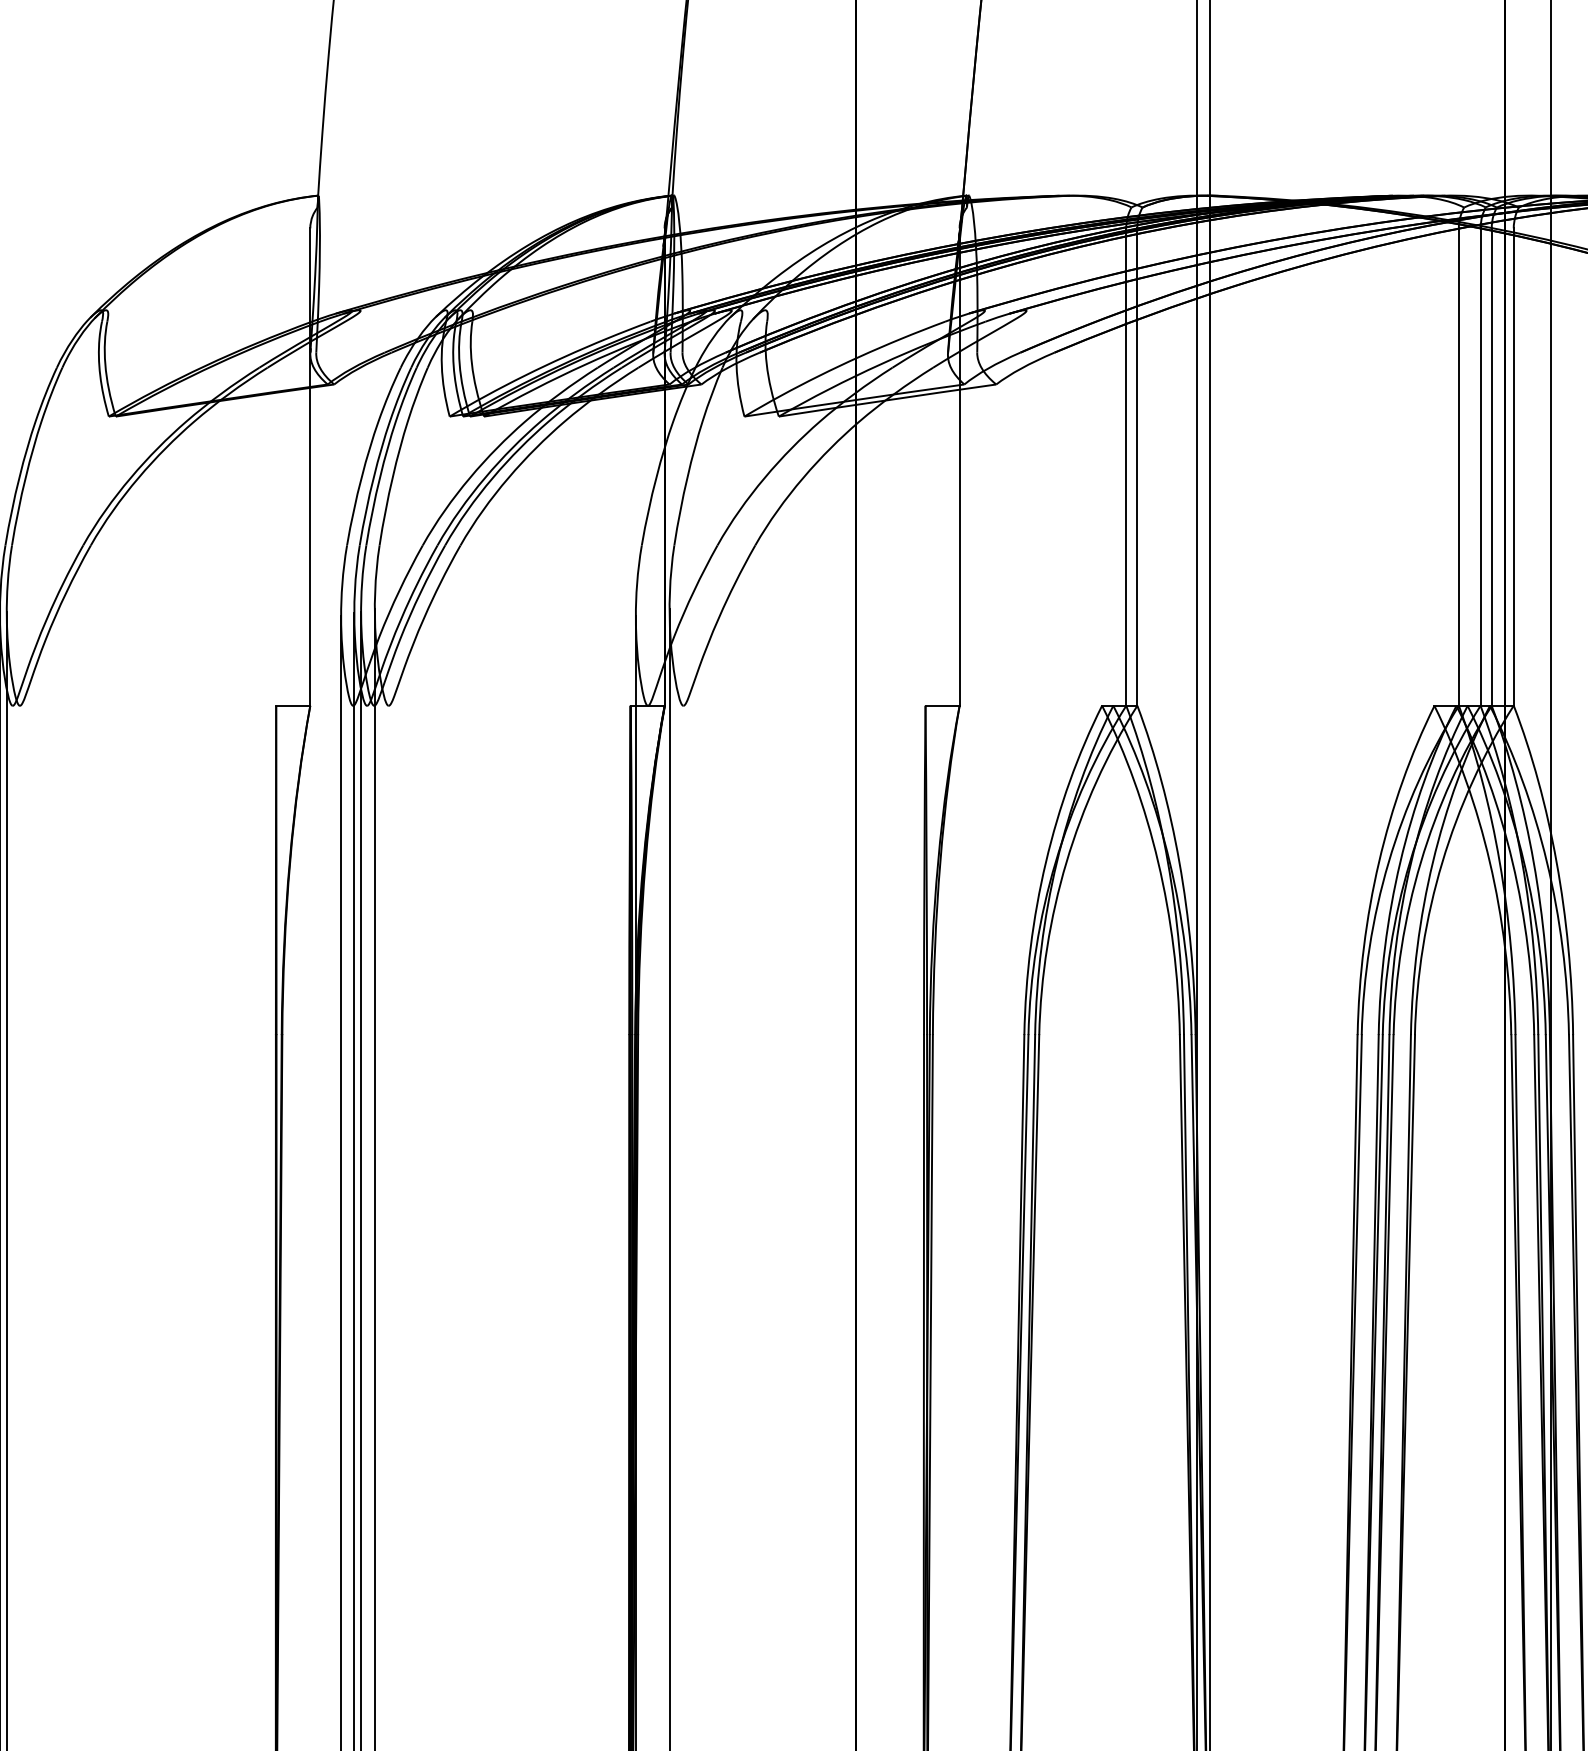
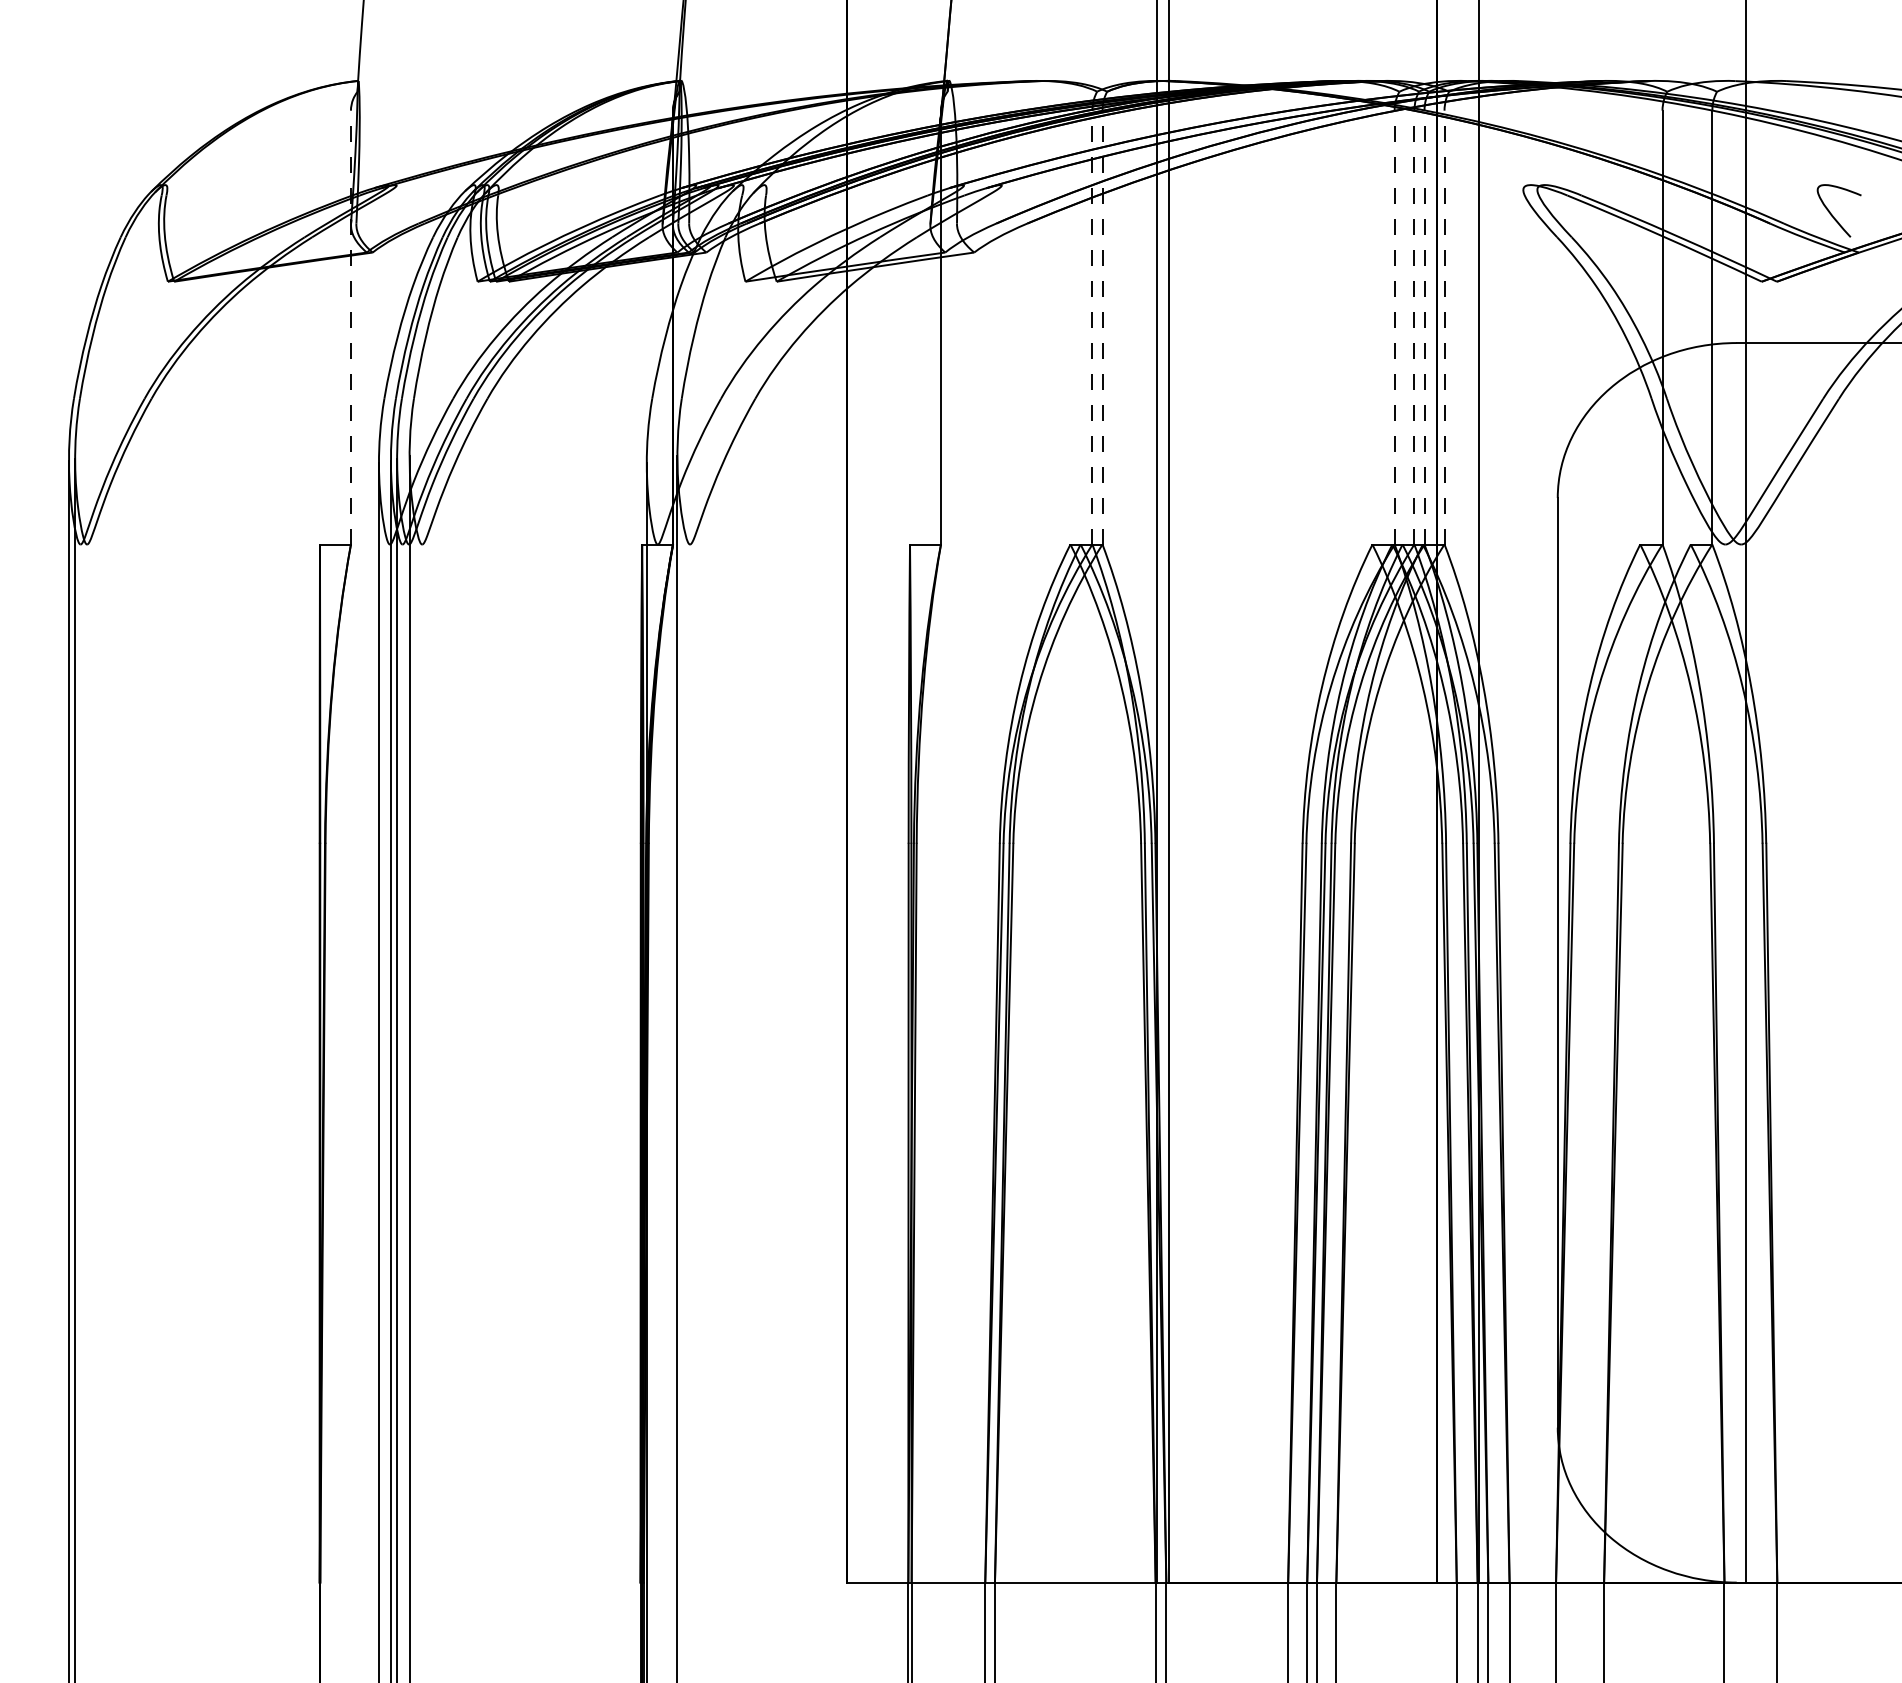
line: (309, 466) -> (350, 327), solid -> dashed
line: (1126, 466) -> (1092, 327), solid -> dashed
line: (1137, 466) -> (1102, 327), solid -> dashed
line: (1458, 466) -> (1394, 327), solid -> dashed
line: (1480, 466) -> (1414, 327), solid -> dashed
line: (1491, 466) -> (1424, 327), solid -> dashed
line: (1513, 466) -> (1444, 327), solid -> dashed

